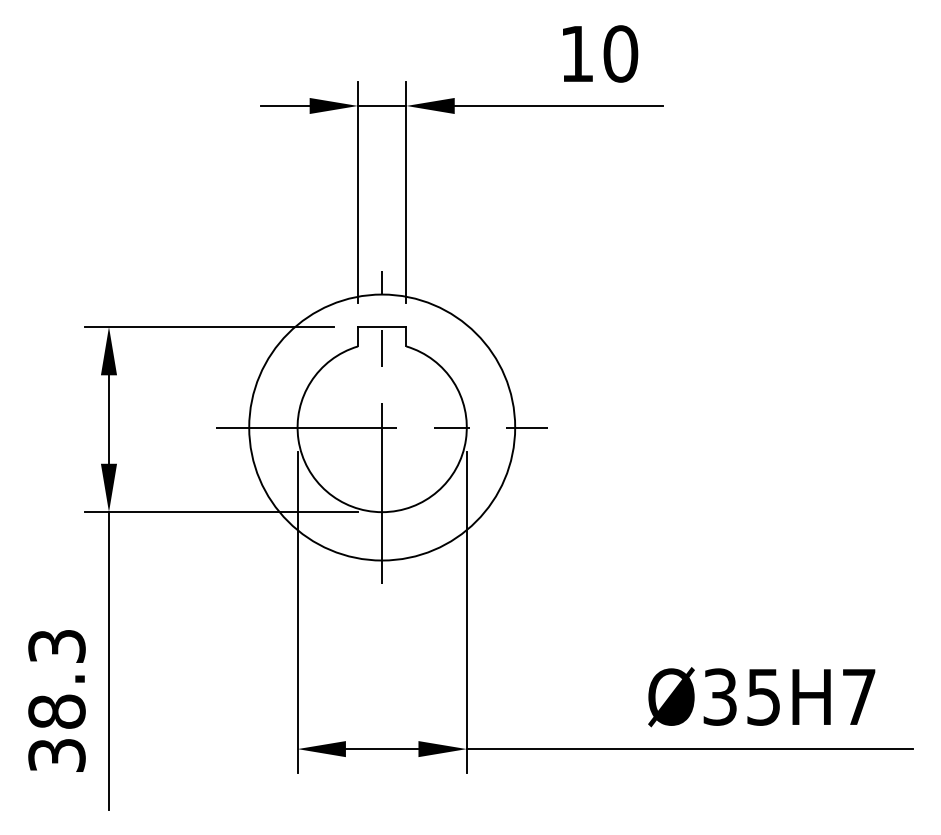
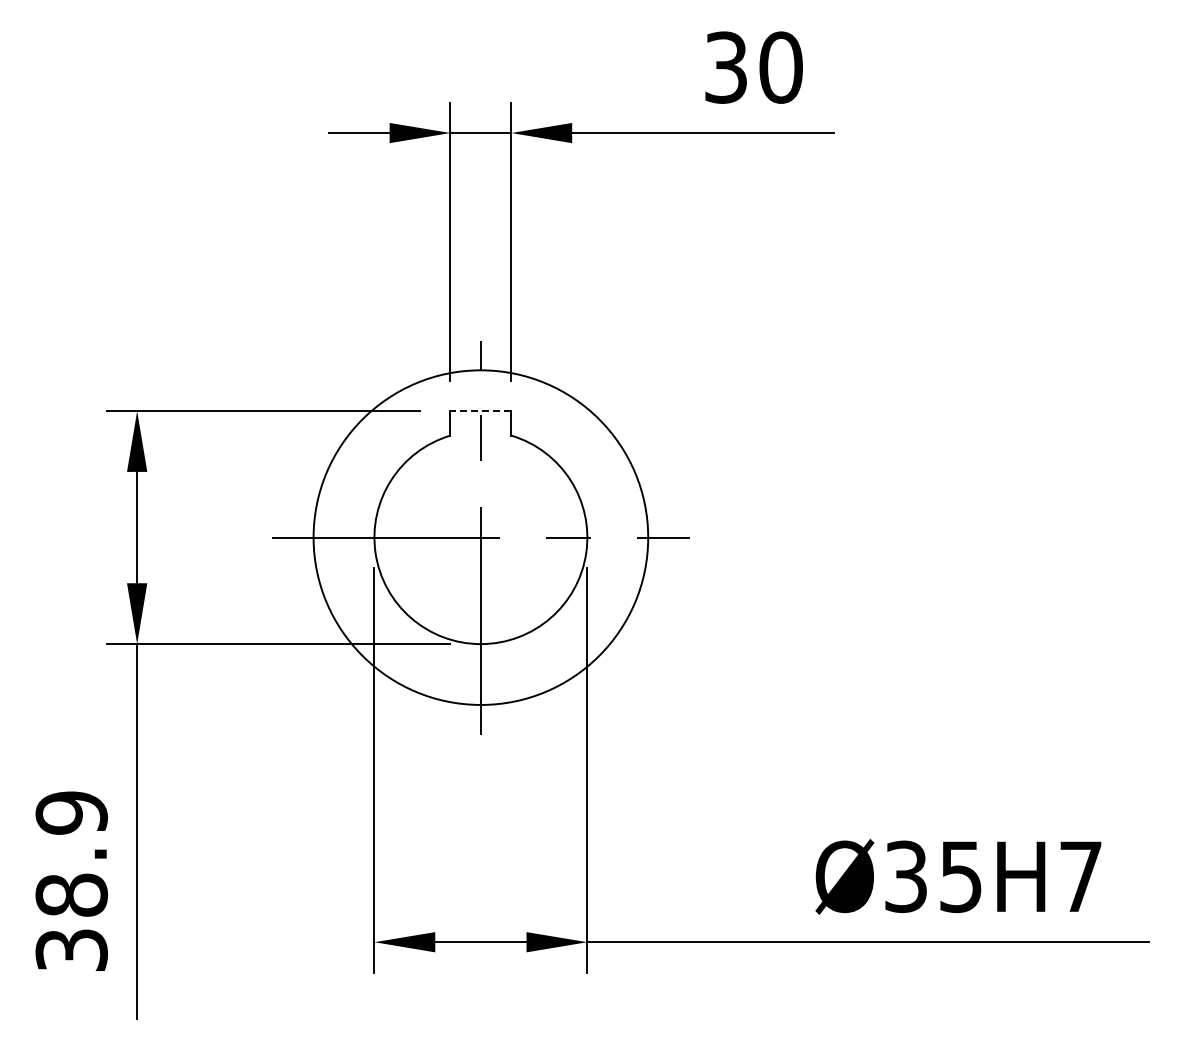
text: (576, 53) -> (725, 67), 10 -> 30
line: (381, 327) -> (480, 411), solid -> dashed
text: (56, 646) -> (71, 812), 38.3 -> 38.9

